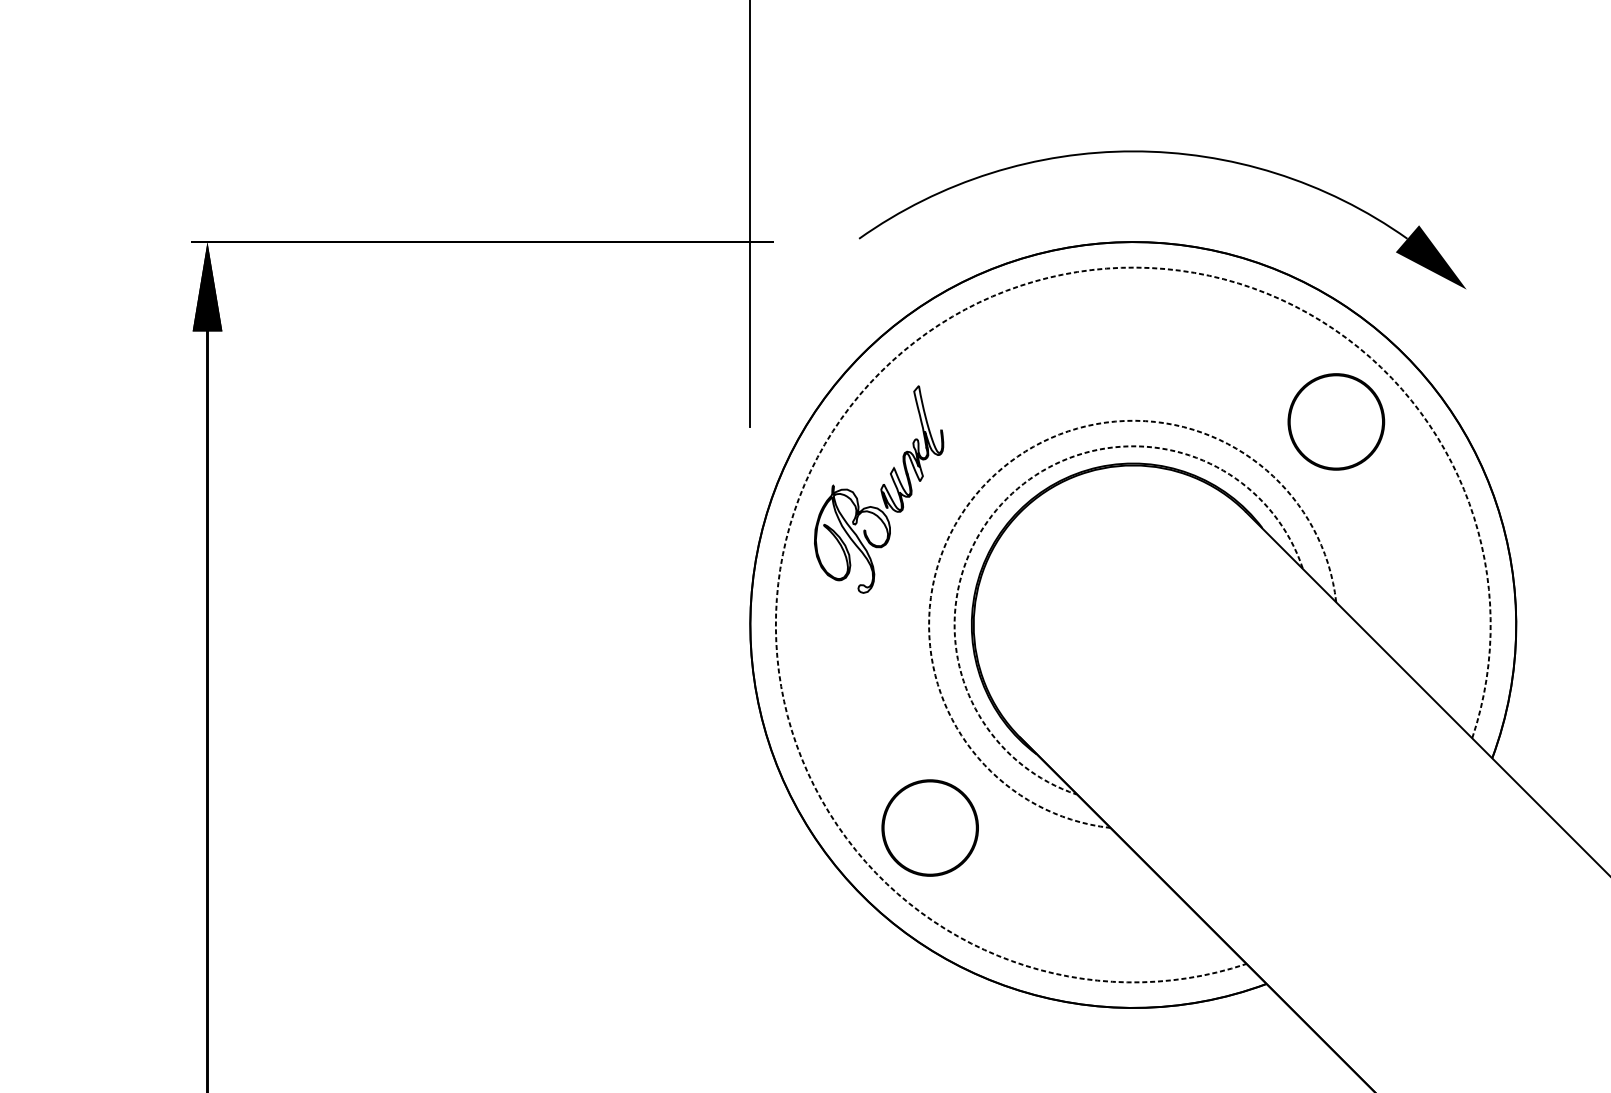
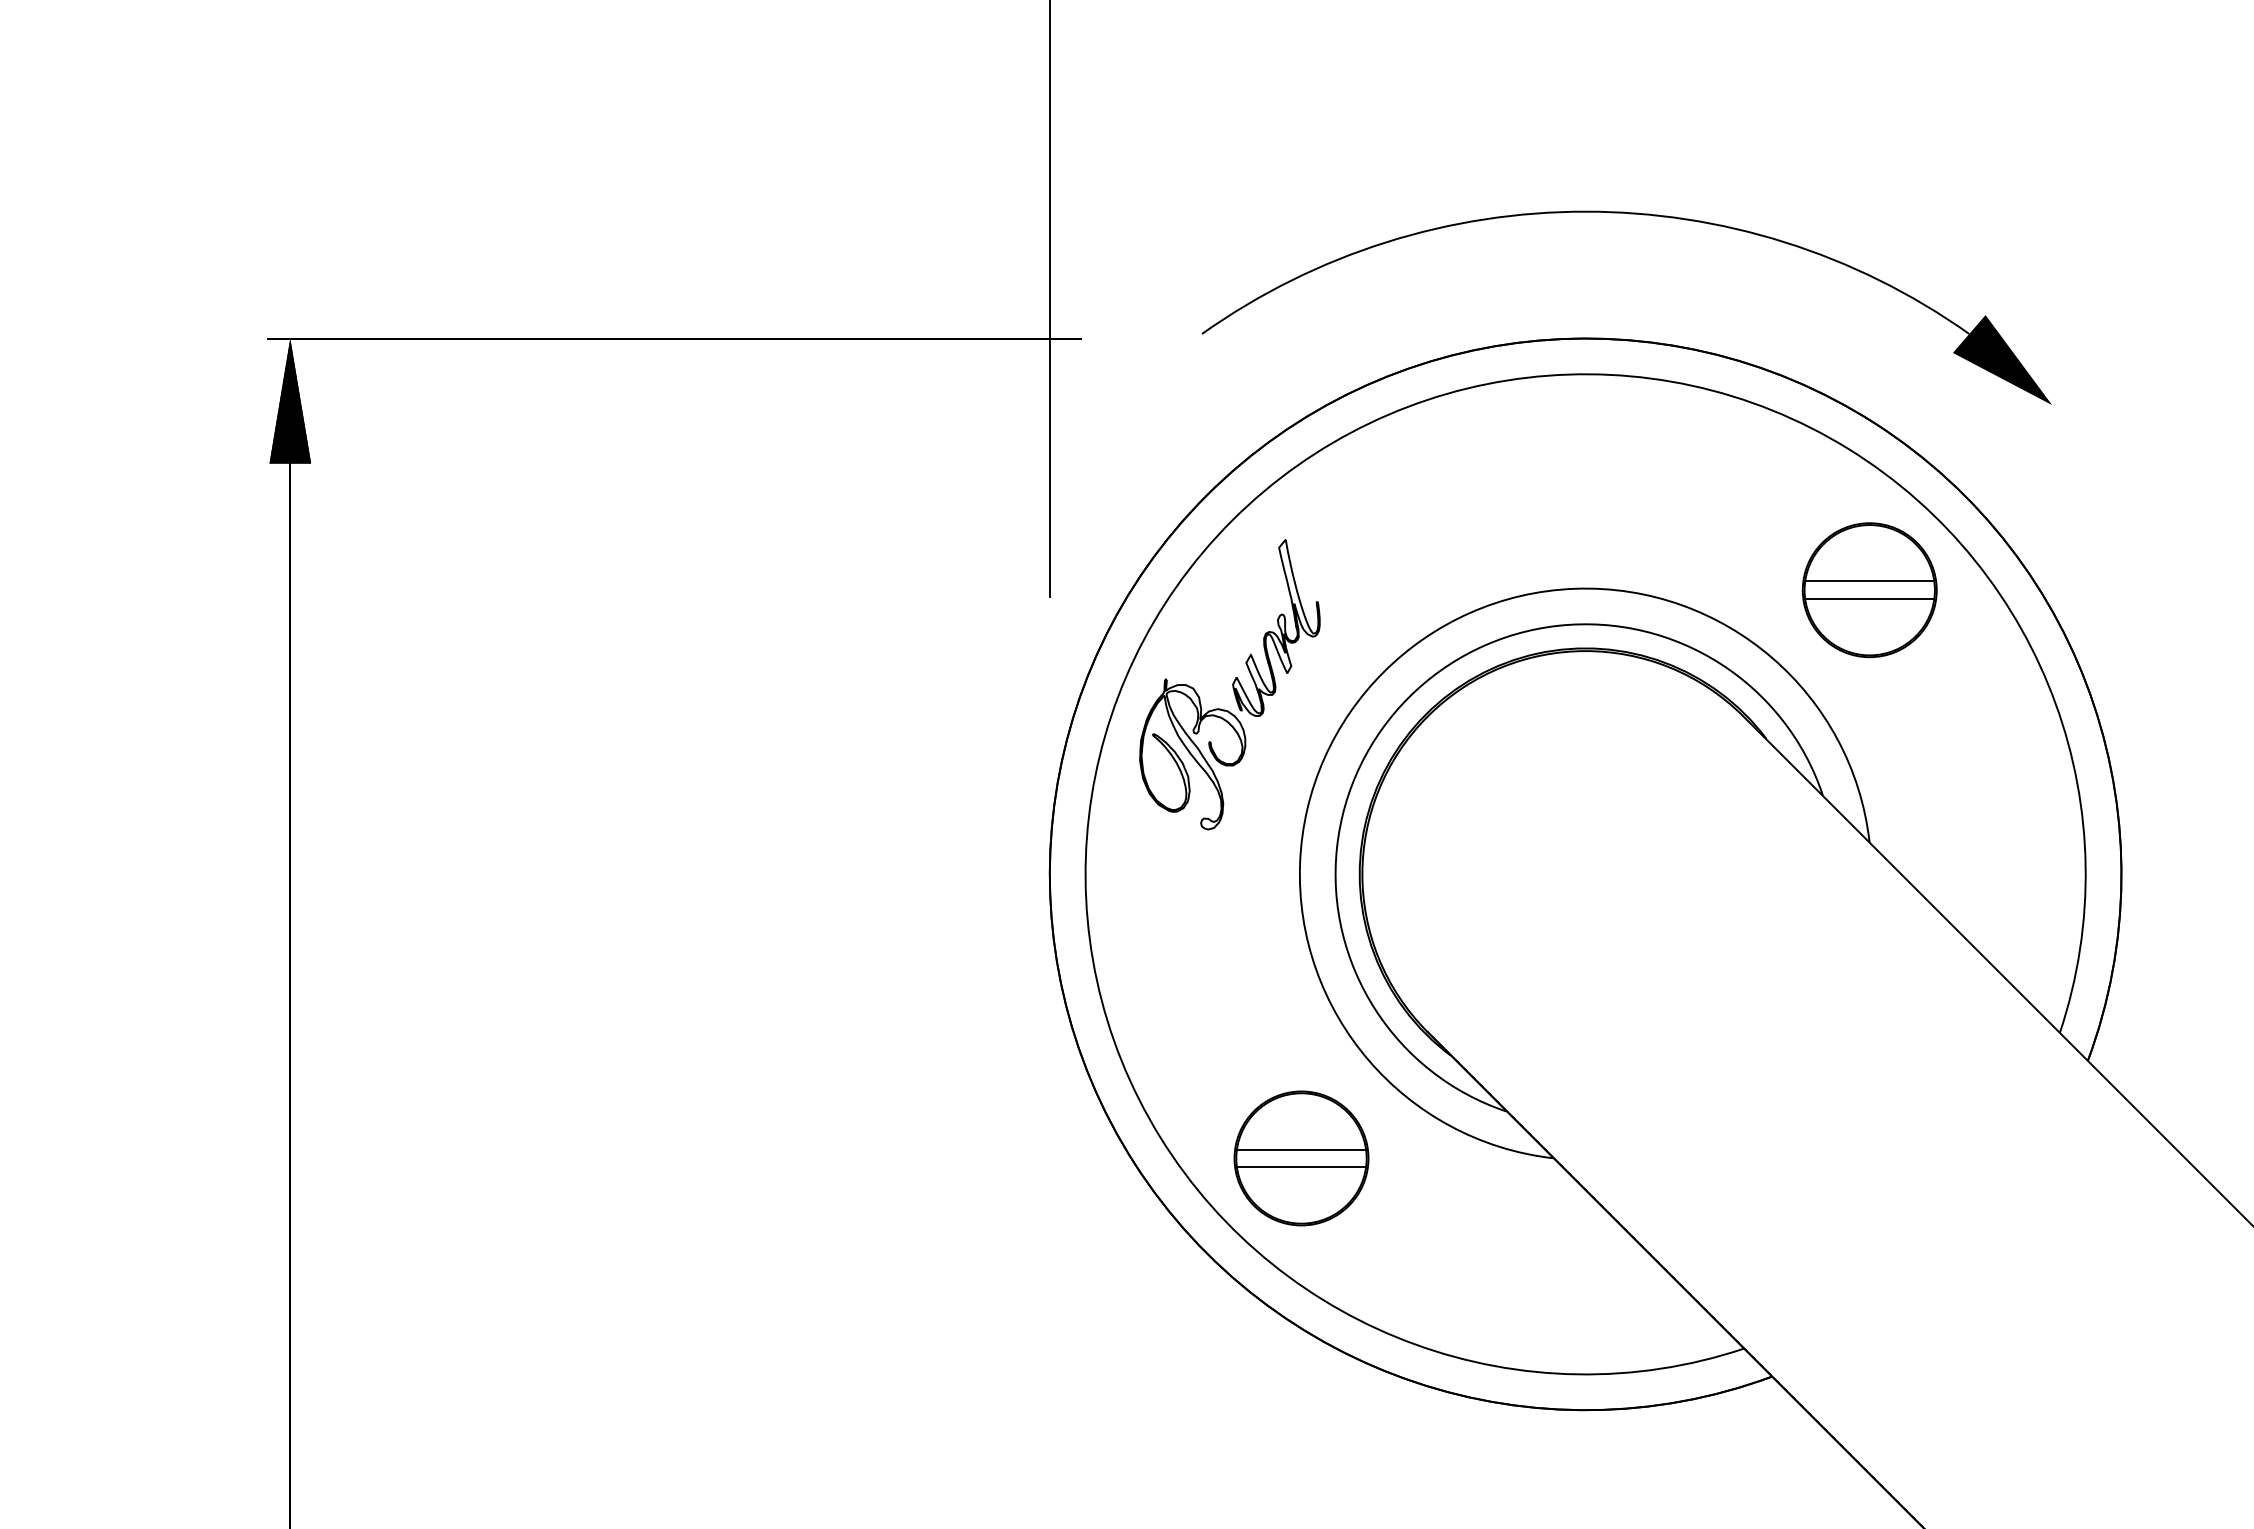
arc: (880, 372) -> (1231, 520), dashed -> solid
line: (1336, 415) -> (1869, 581), added
line: (1336, 428) -> (1869, 599), added
arc: (988, 480) -> (1383, 672), dashed -> solid
arc: (1006, 498) -> (1408, 697), dashed -> solid
line: (930, 821) -> (1301, 1149), added
line: (930, 834) -> (1301, 1167), added

